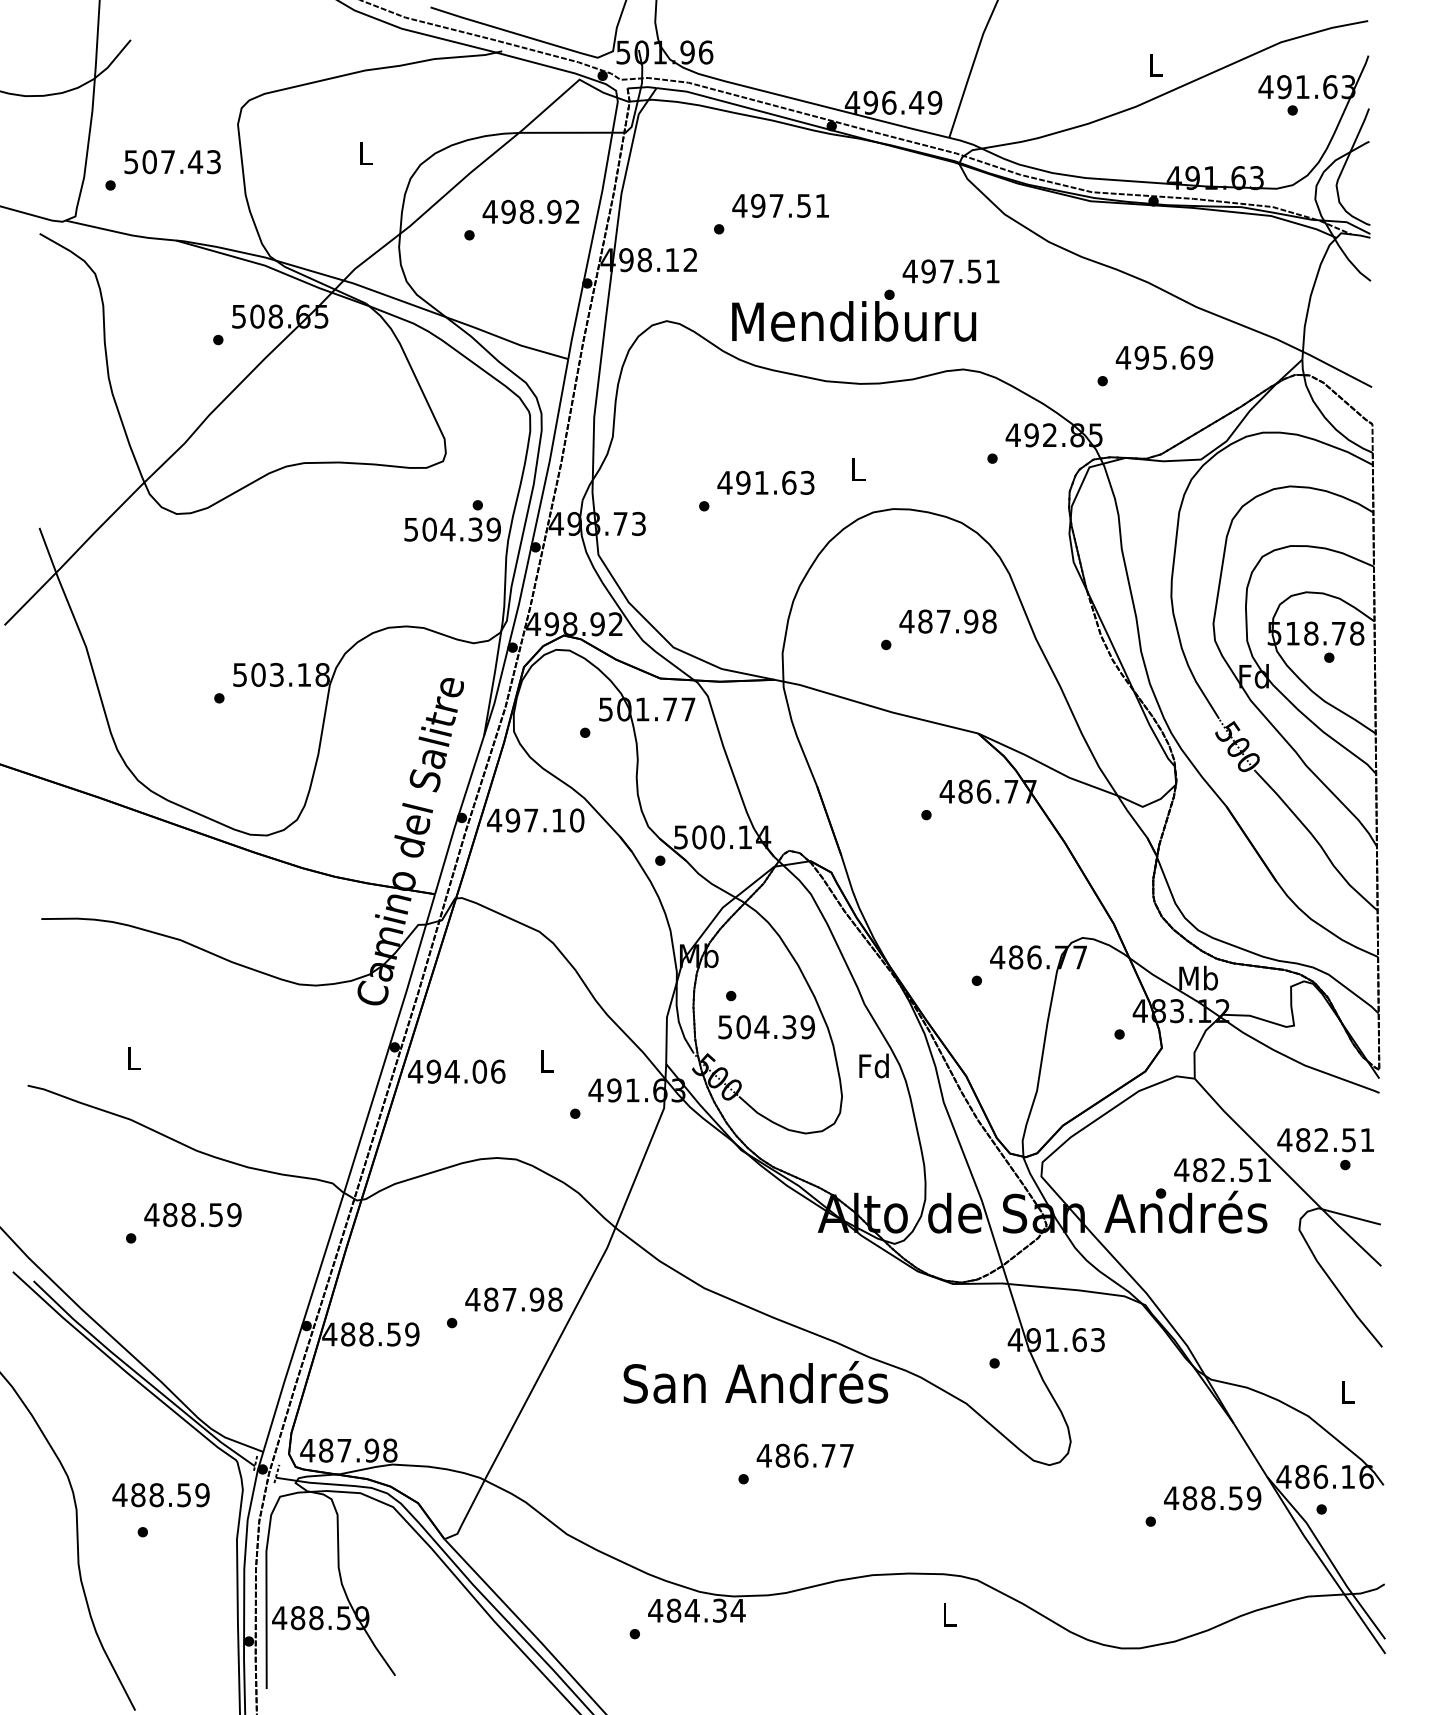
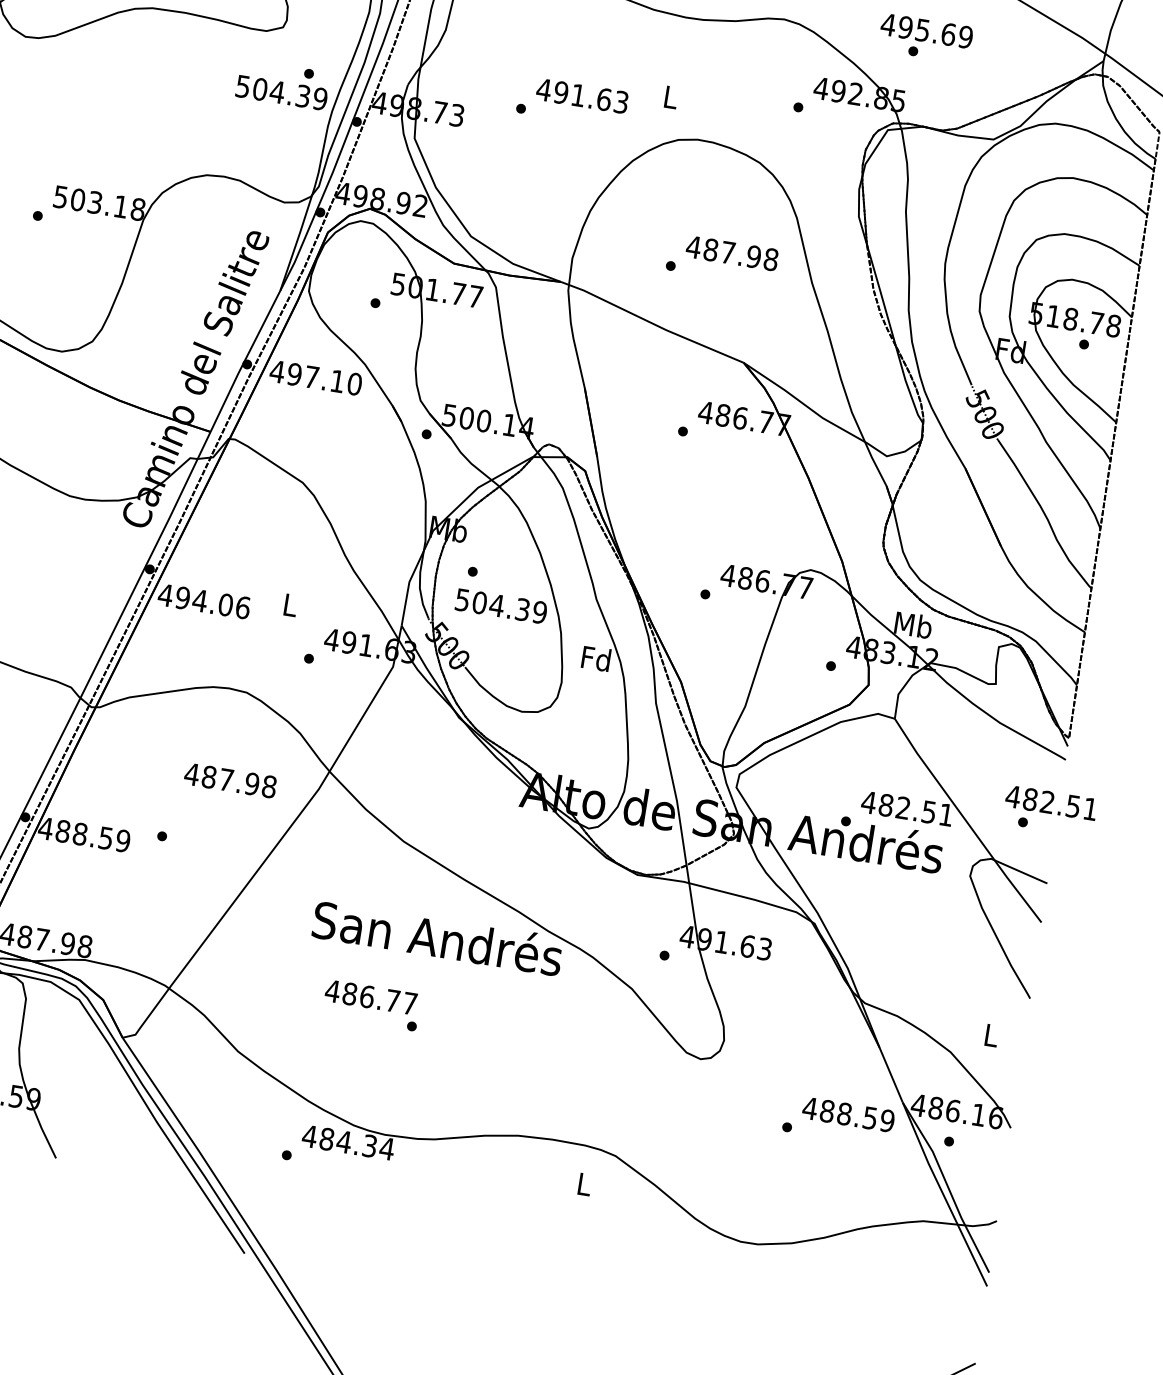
text: (1164, 357) -> (926, 30), moved
text: (1325, 1140) -> (1051, 803), moved
text: (513, 1299) -> (230, 780), moved
text: (804, 1455) -> (370, 996), moved

